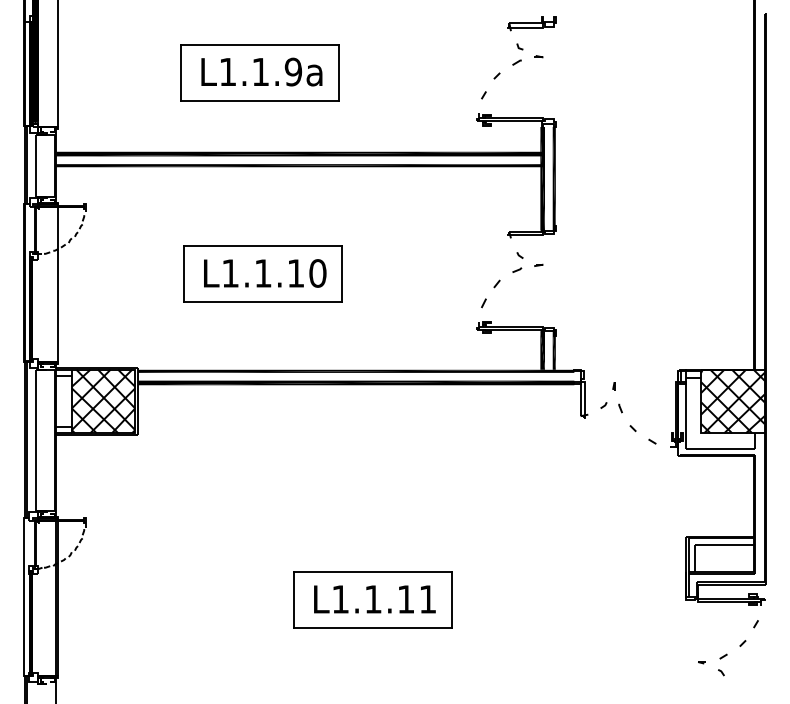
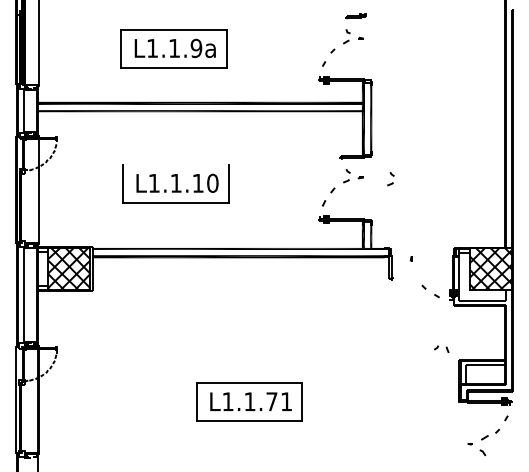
part: (530, 24) -> (355, 16), size x0.6
line: (262, 245) -> (175, 164), removed
part: (583, 267) -> (390, 179), added
part: (611, 406) -> (441, 348), moved
text: (405, 599) -> (271, 401), L1.1.11 -> L1.1.71
part: (721, 664) -> (483, 445), size x1.4

